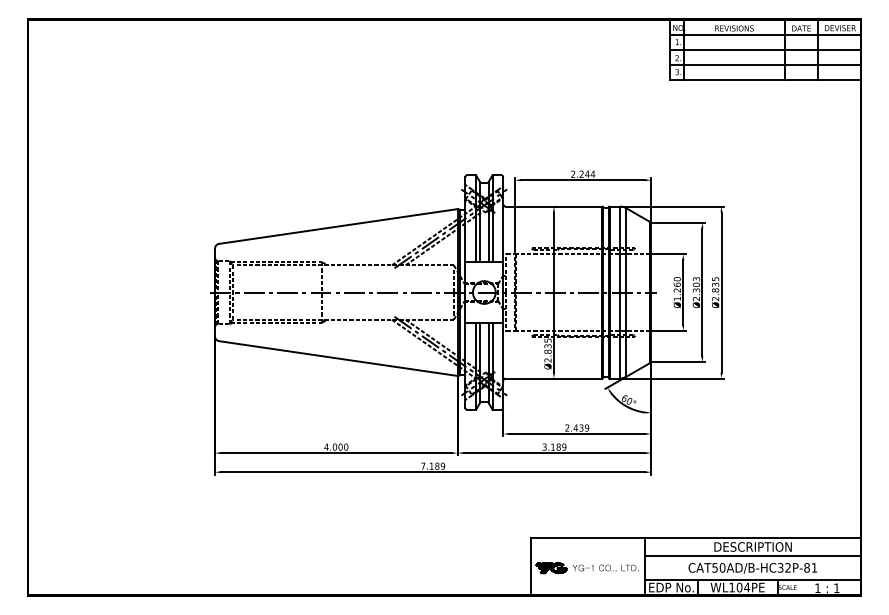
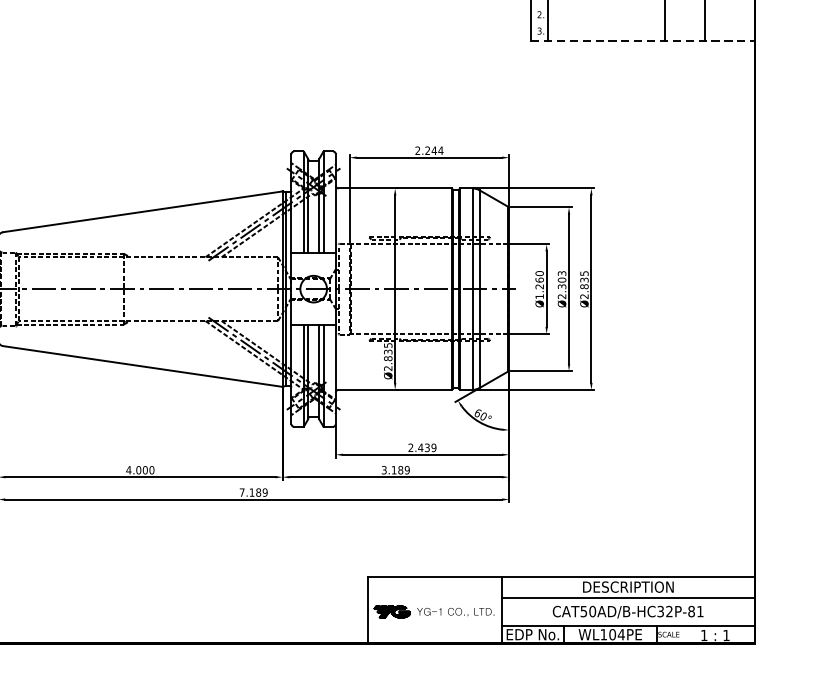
line: (765, 50) -> (642, 5), removed
line: (765, 65) -> (642, 23), removed
line: (765, 80) -> (642, 40), solid -> dashed

